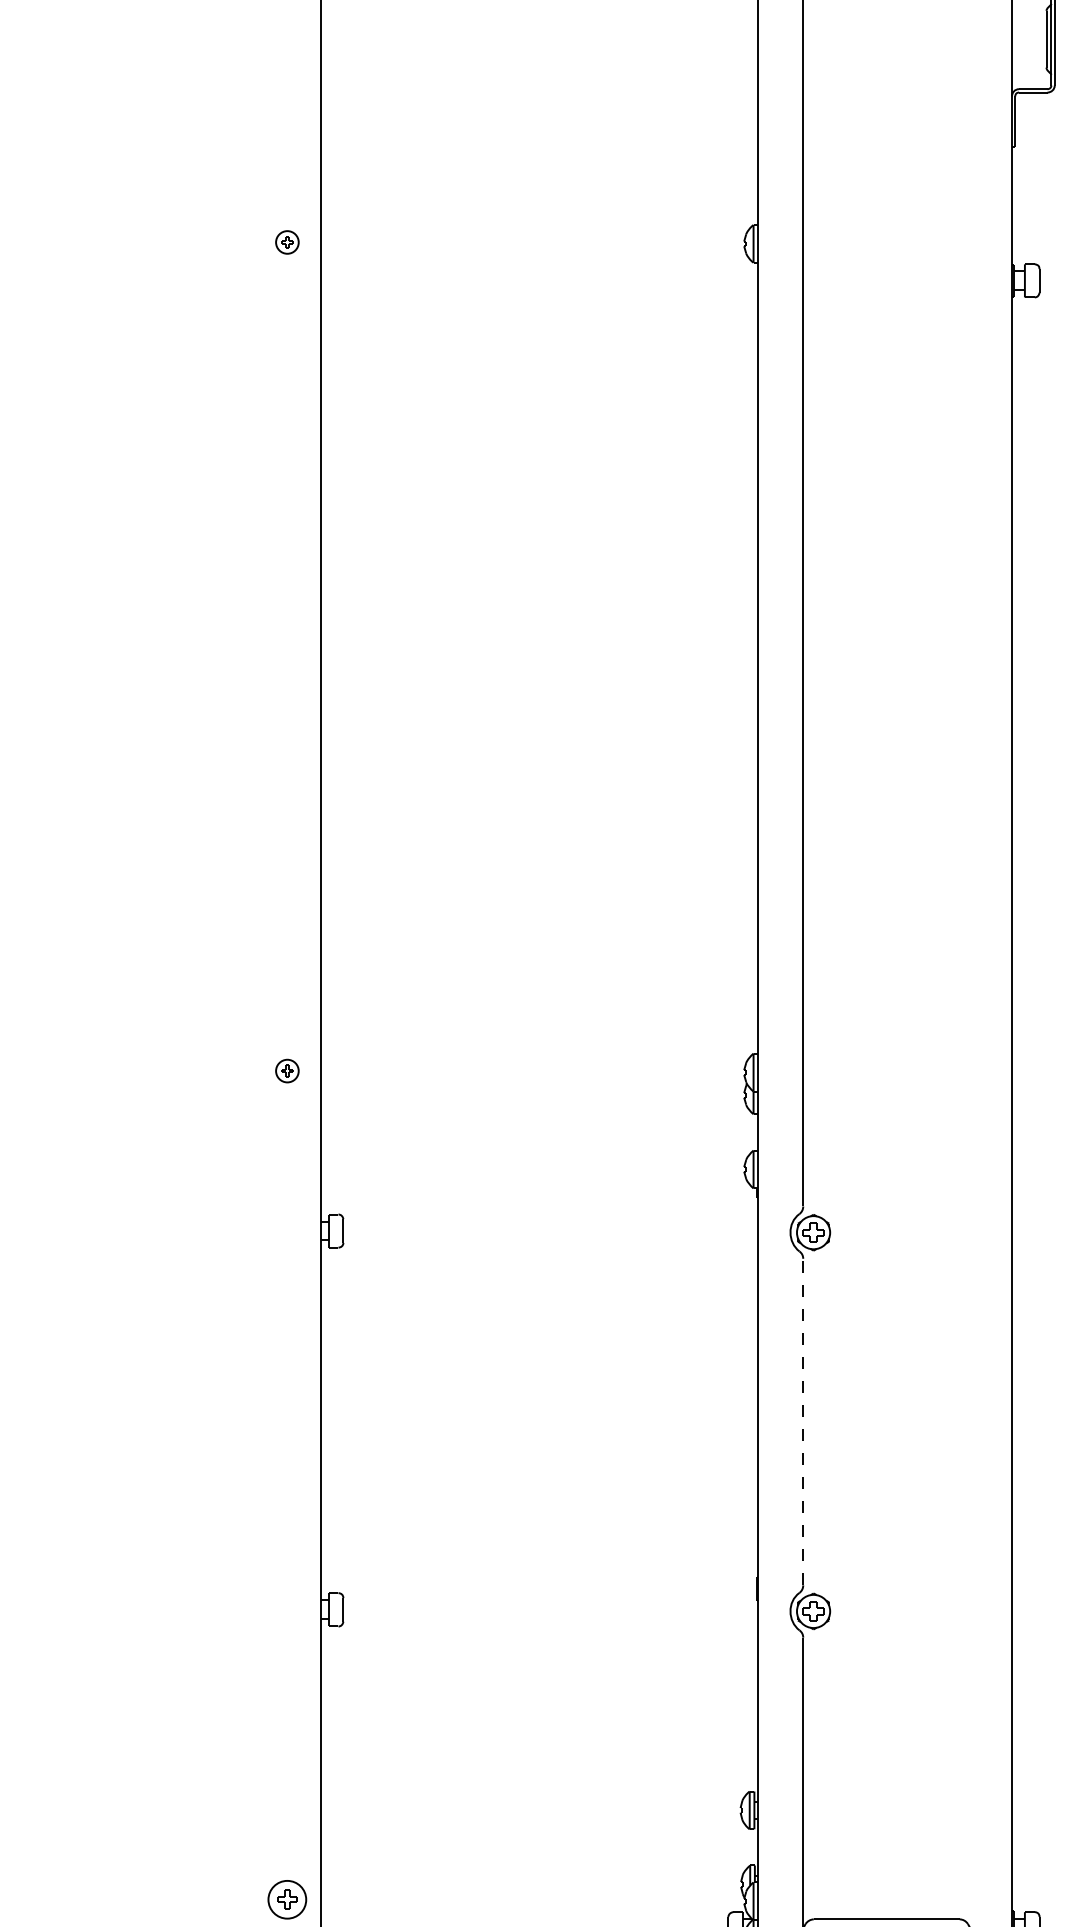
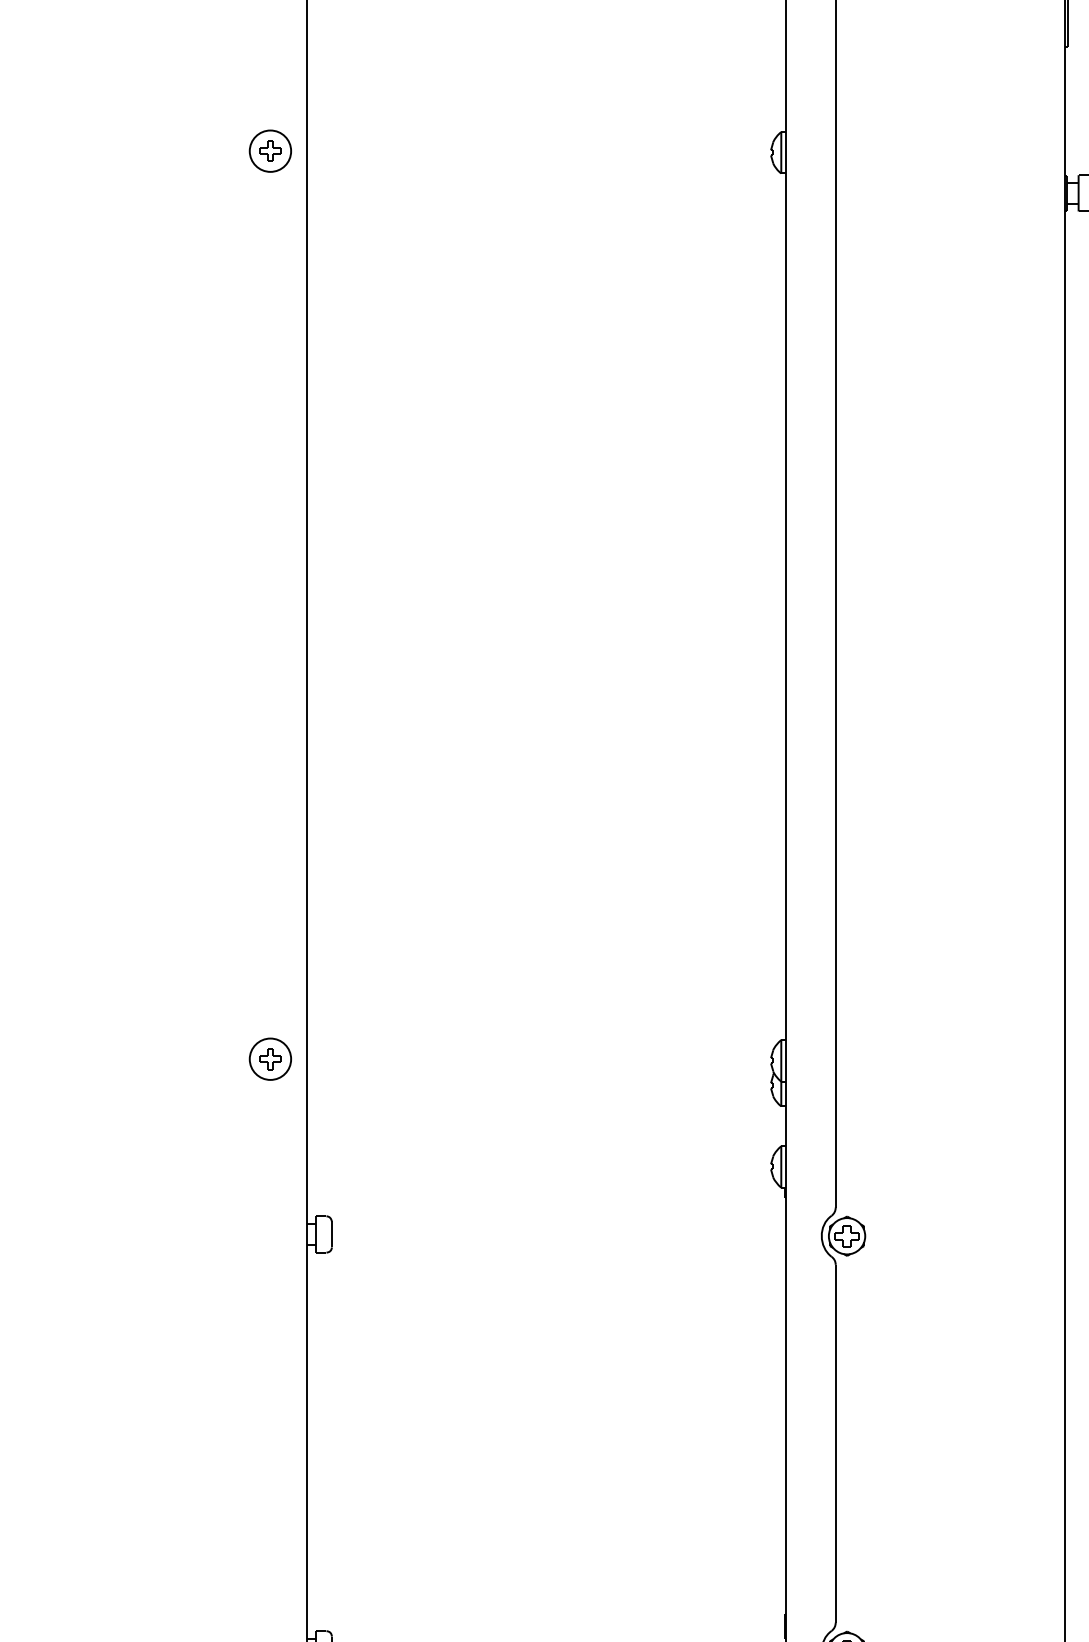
part: (287, 242) -> (270, 151), size x1.67
part: (287, 1070) -> (270, 1058), size x1.67
line: (803, 1421) -> (836, 1443), dashed -> solid

